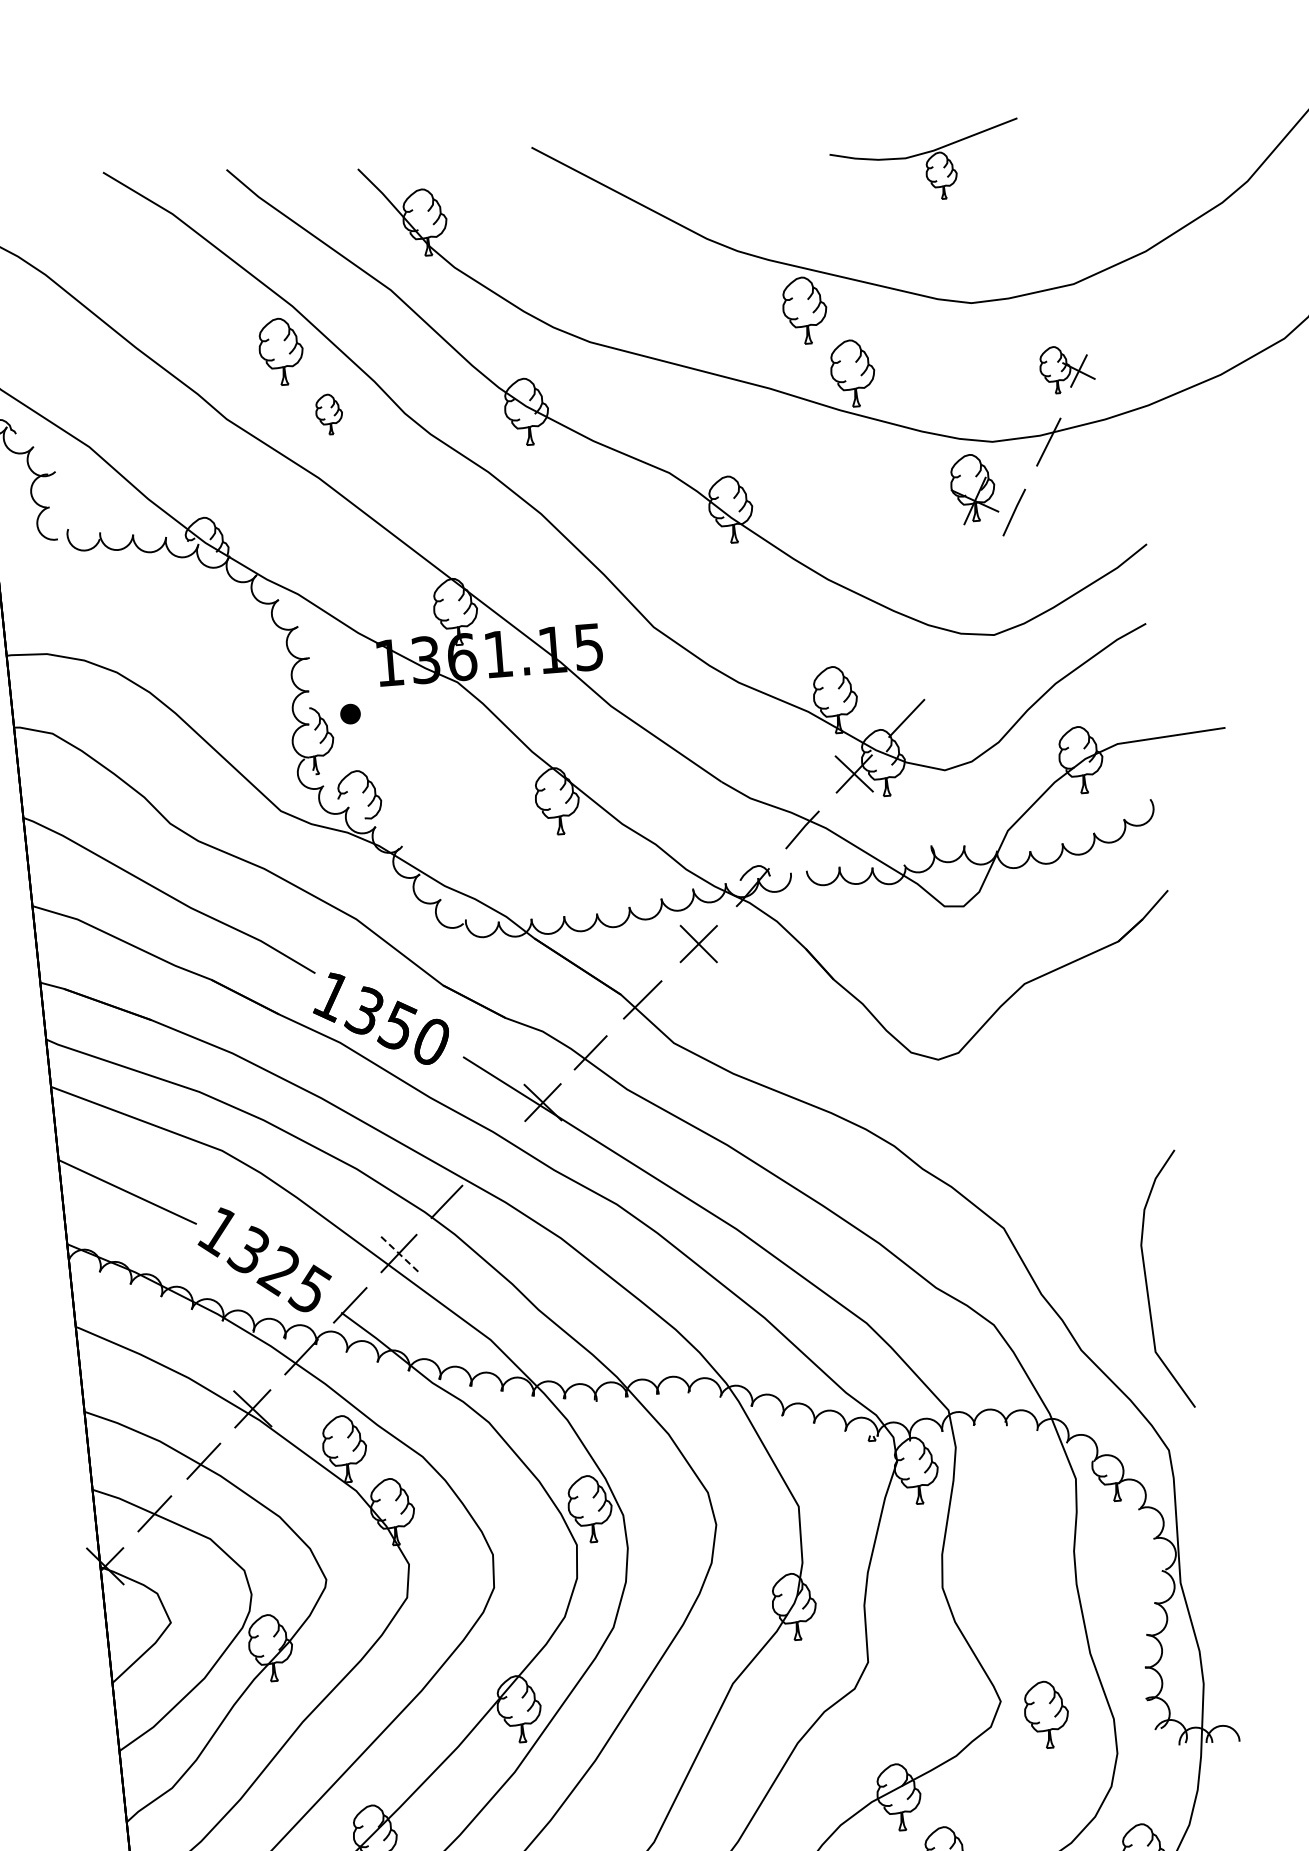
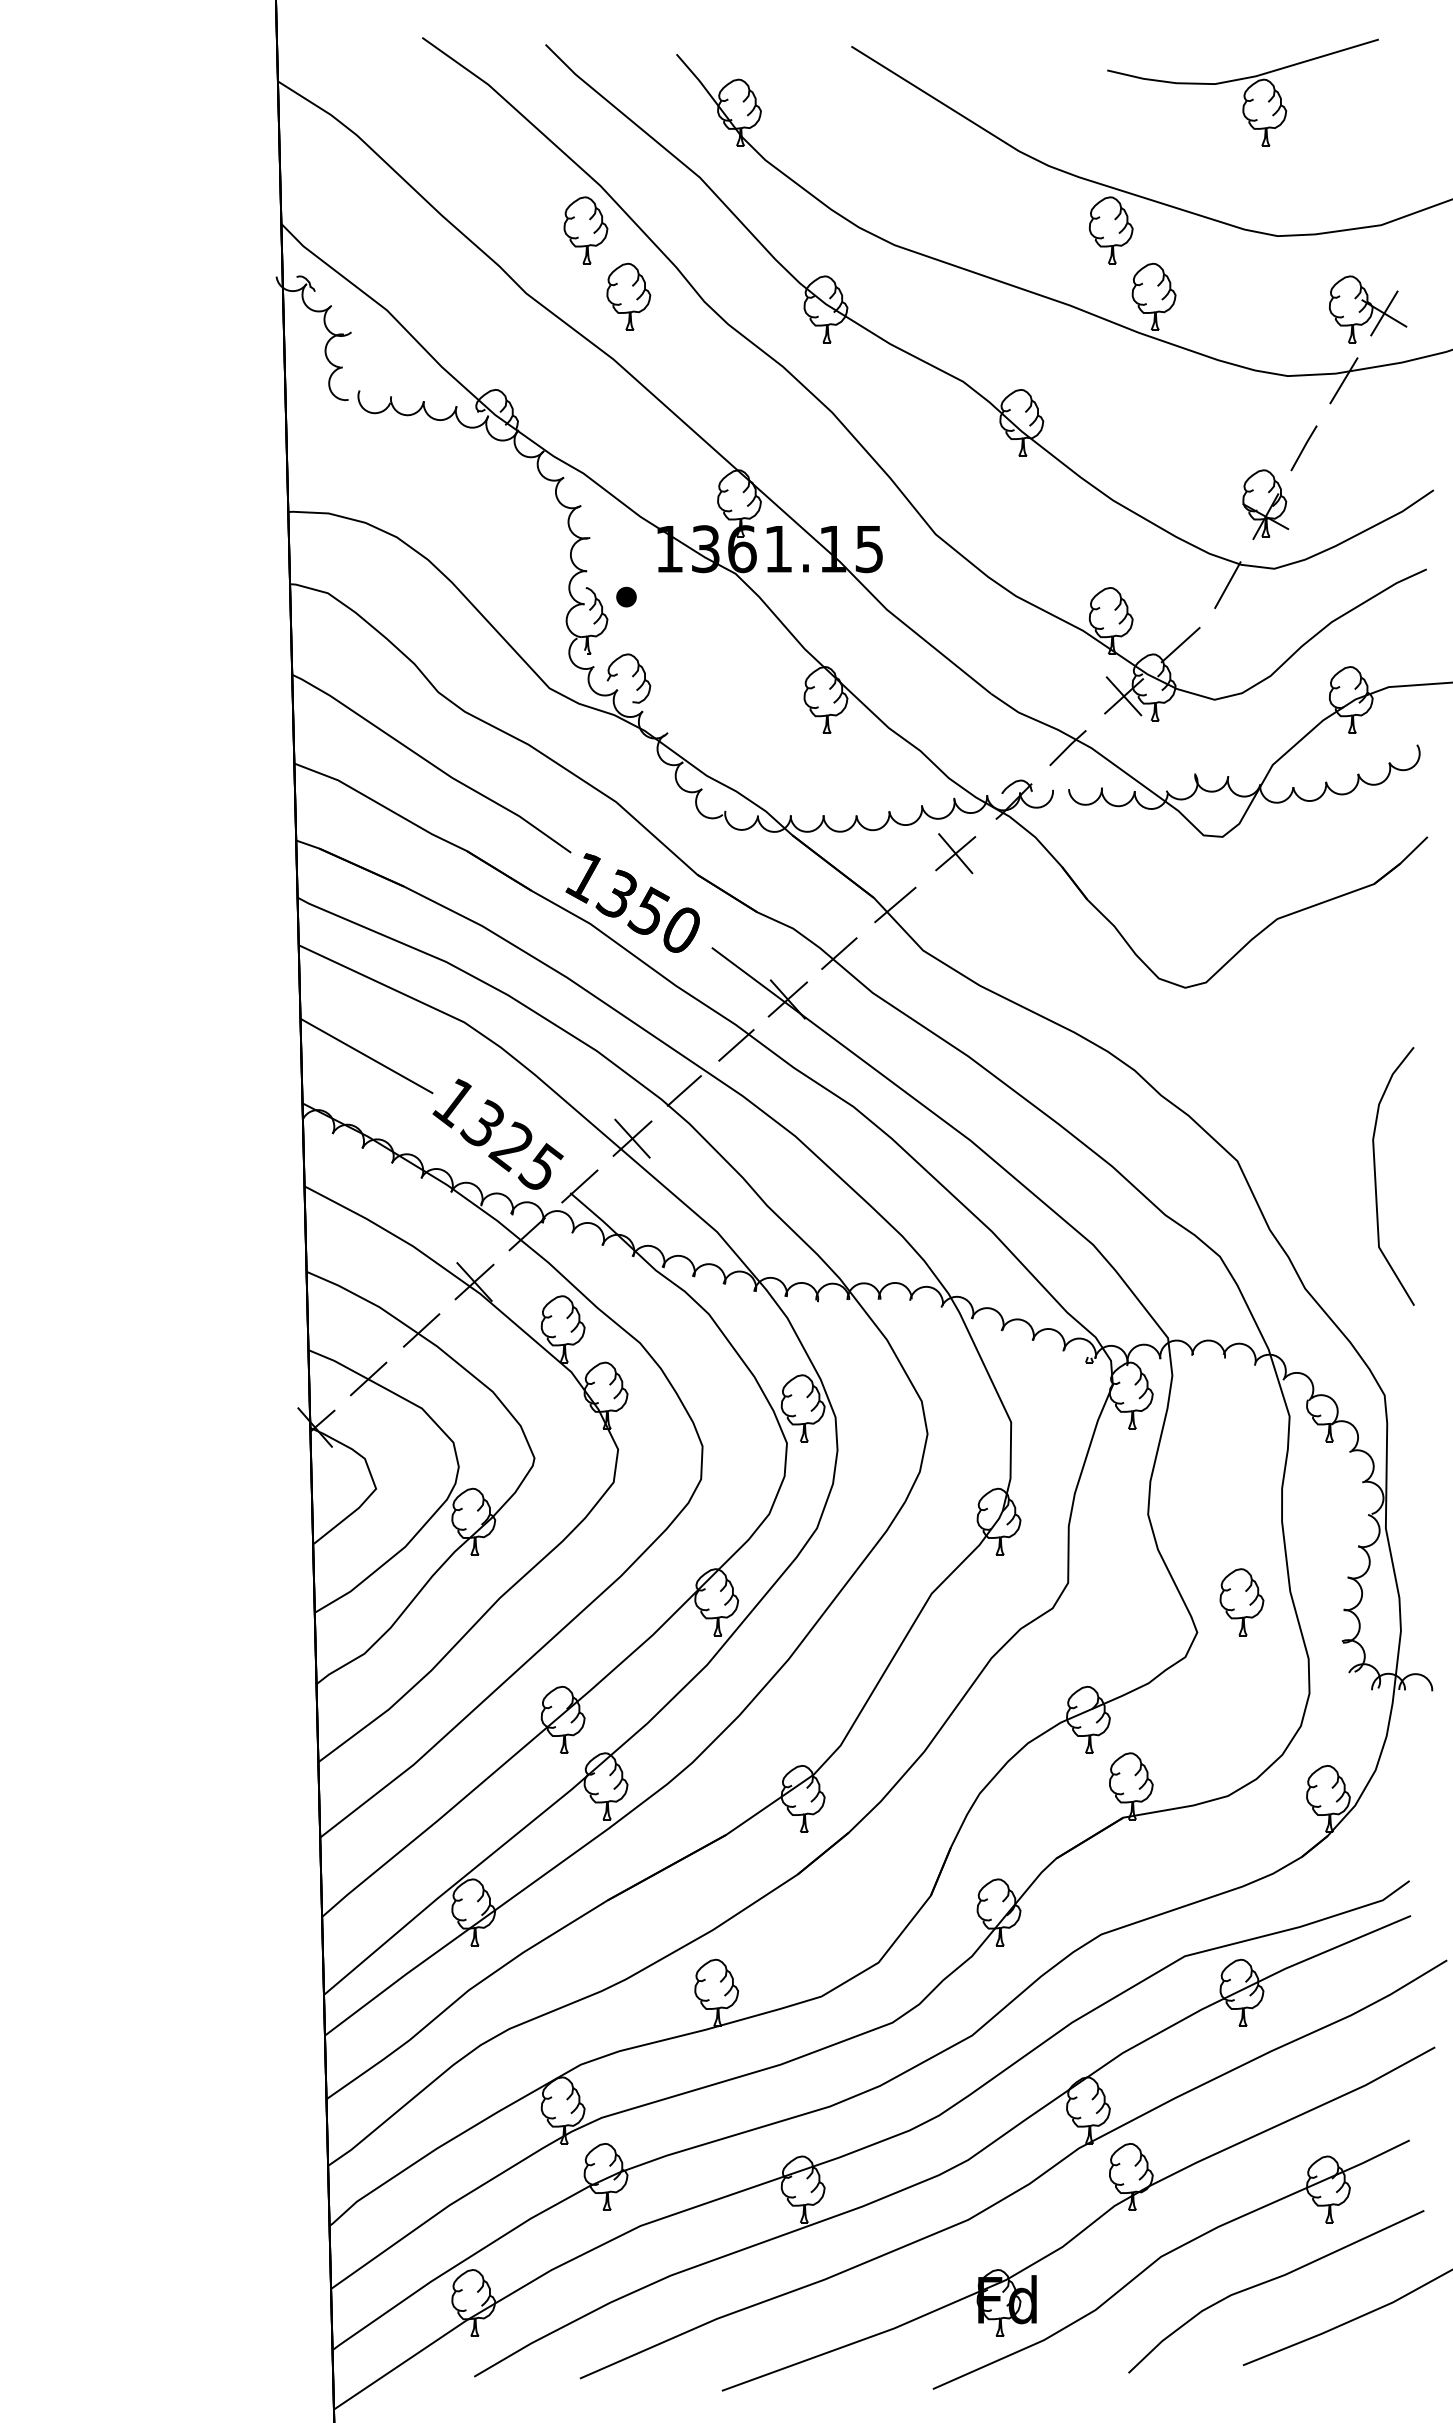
part: (925, 162) -> (1242, 92), size x1.43
part: (1067, 369) -> (1368, 309), size x1.43
part: (328, 414) -> (628, 296), size x1.67
part: (973, 488) -> (1265, 504), moved
line: (948, 654) -> (1227, 584), added
line: (495, 1152) -> (736, 1045), added
line: (398, 1253) -> (632, 1138), dashed -> solid
curve: (1147, 1282) -> (1376, 1177), moved
part: (1046, 1715) -> (1241, 1602), moved

